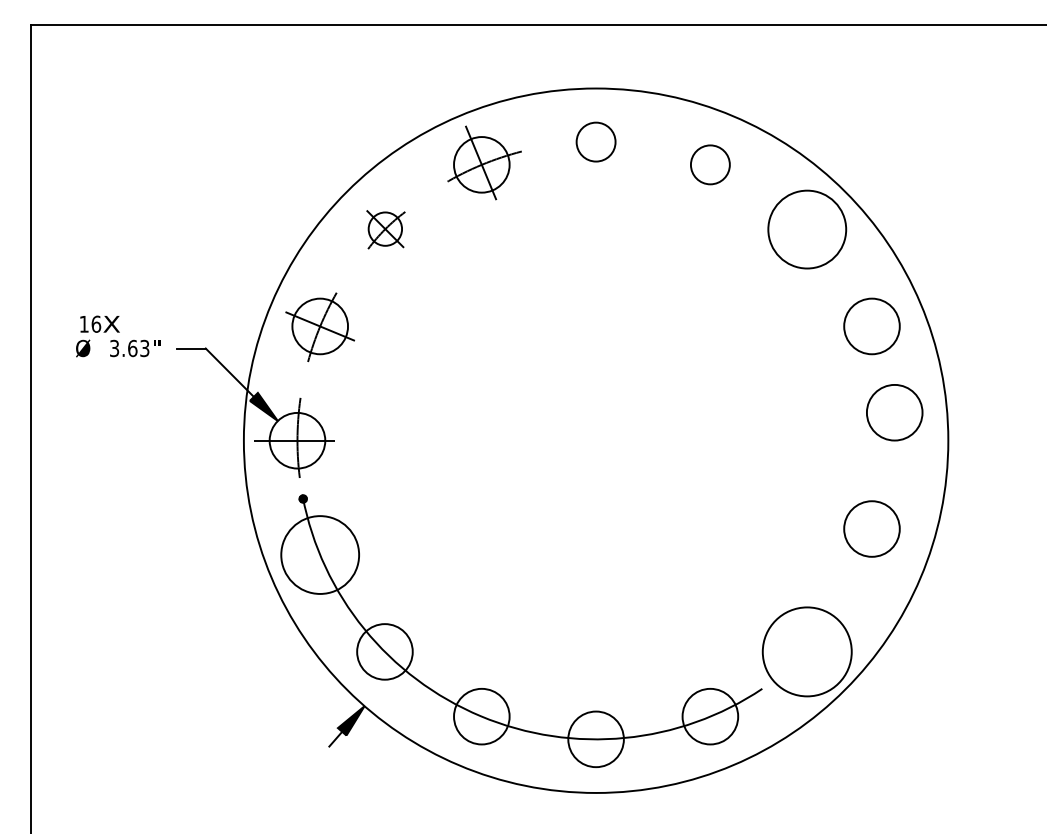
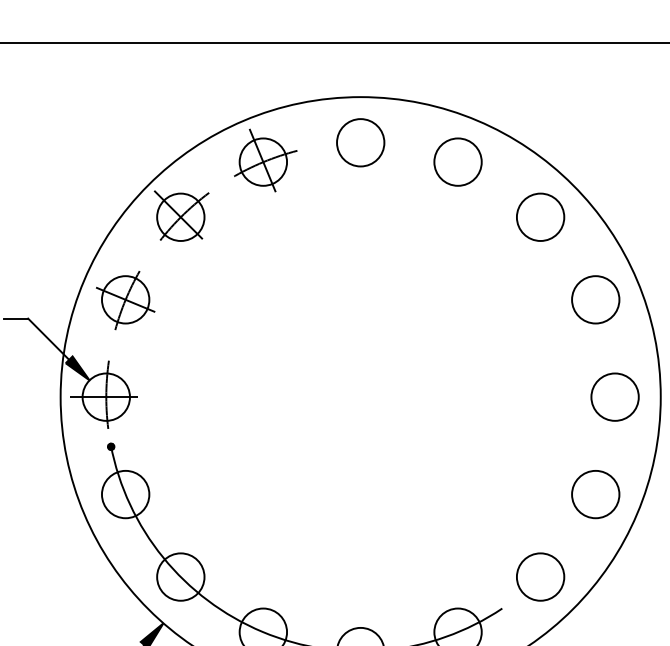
circle: (595, 141) -> (360, 142), size x1.43
circle: (710, 164) -> (458, 161), size x1.43
part: (385, 228) -> (181, 216), size x1.67
circle: (807, 229) -> (540, 217), size x0.71
circle: (894, 412) -> (614, 396), moved
circle: (871, 528) -> (595, 494), moved
circle: (320, 554) -> (125, 494), size x0.71
circle: (807, 651) -> (540, 576), size x0.62

